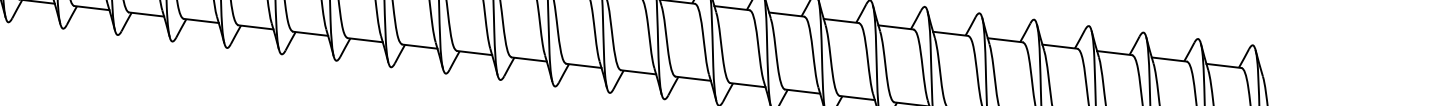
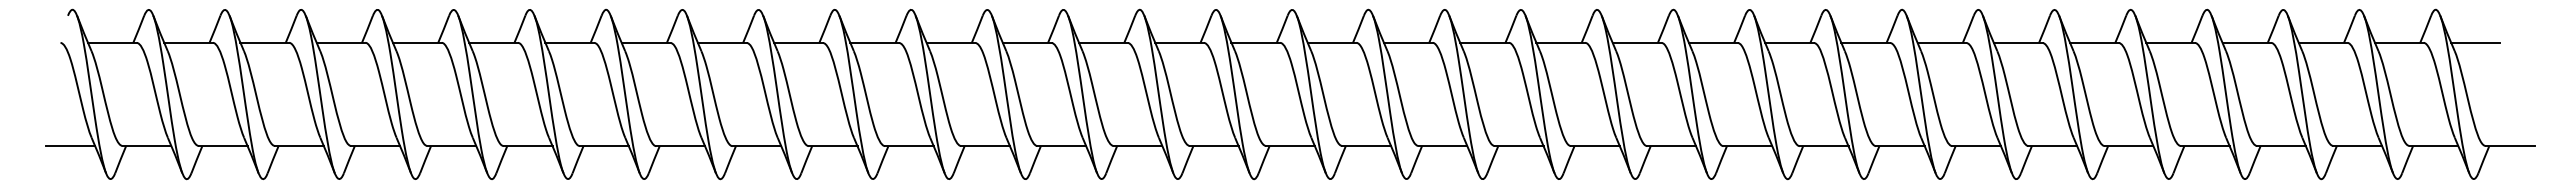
line: (1278, 72) -> (2475, 42), added

